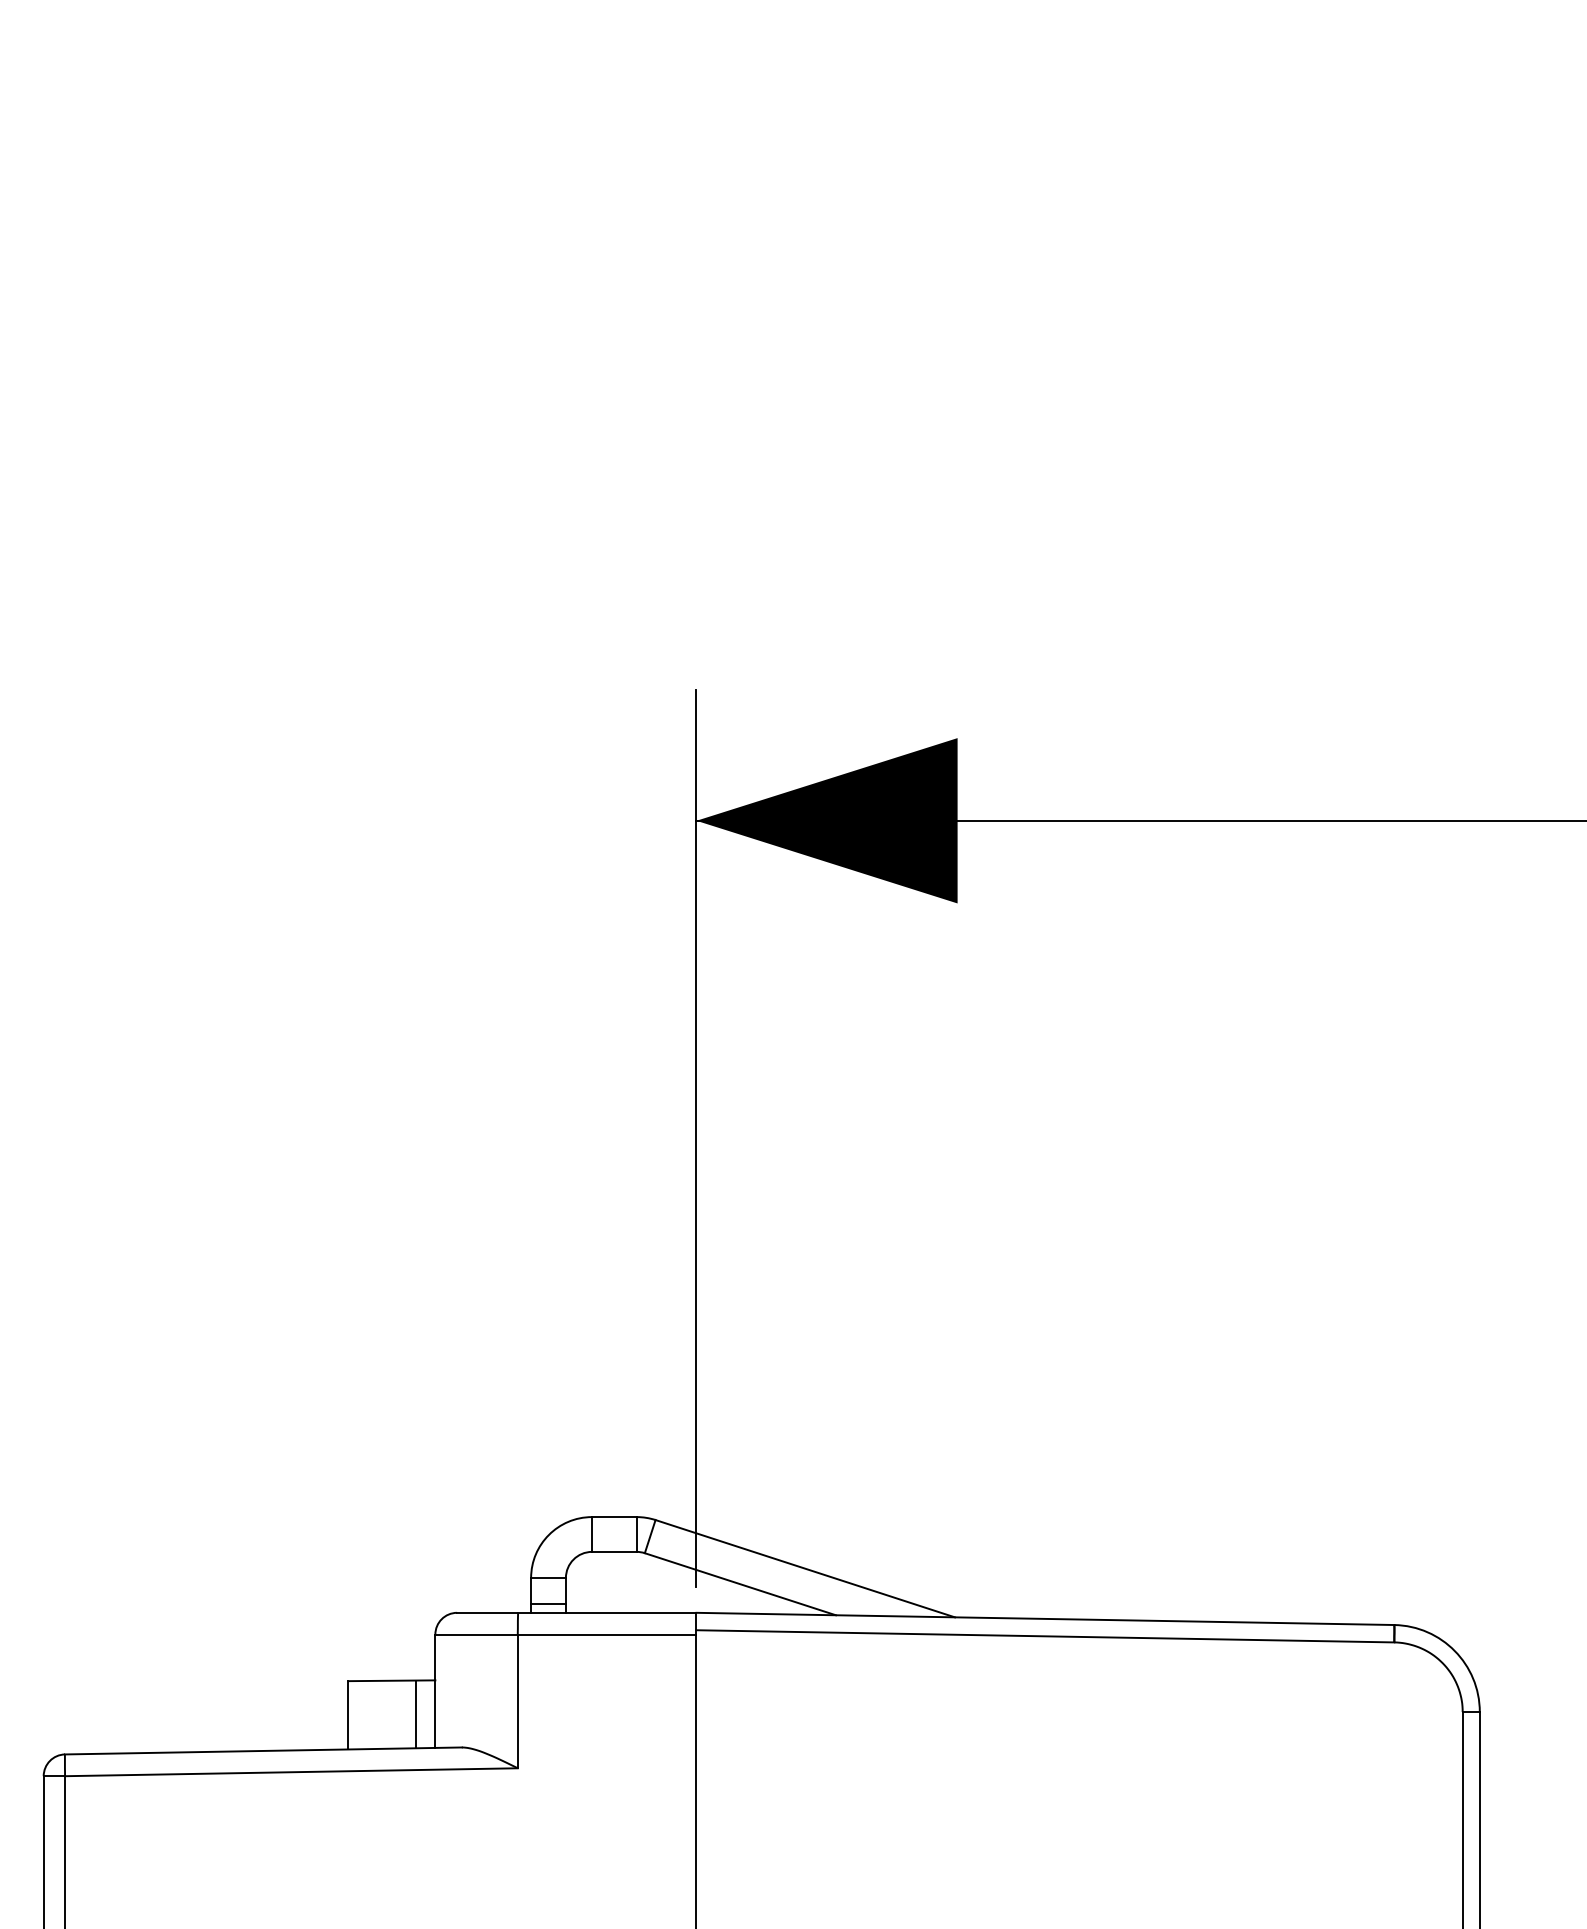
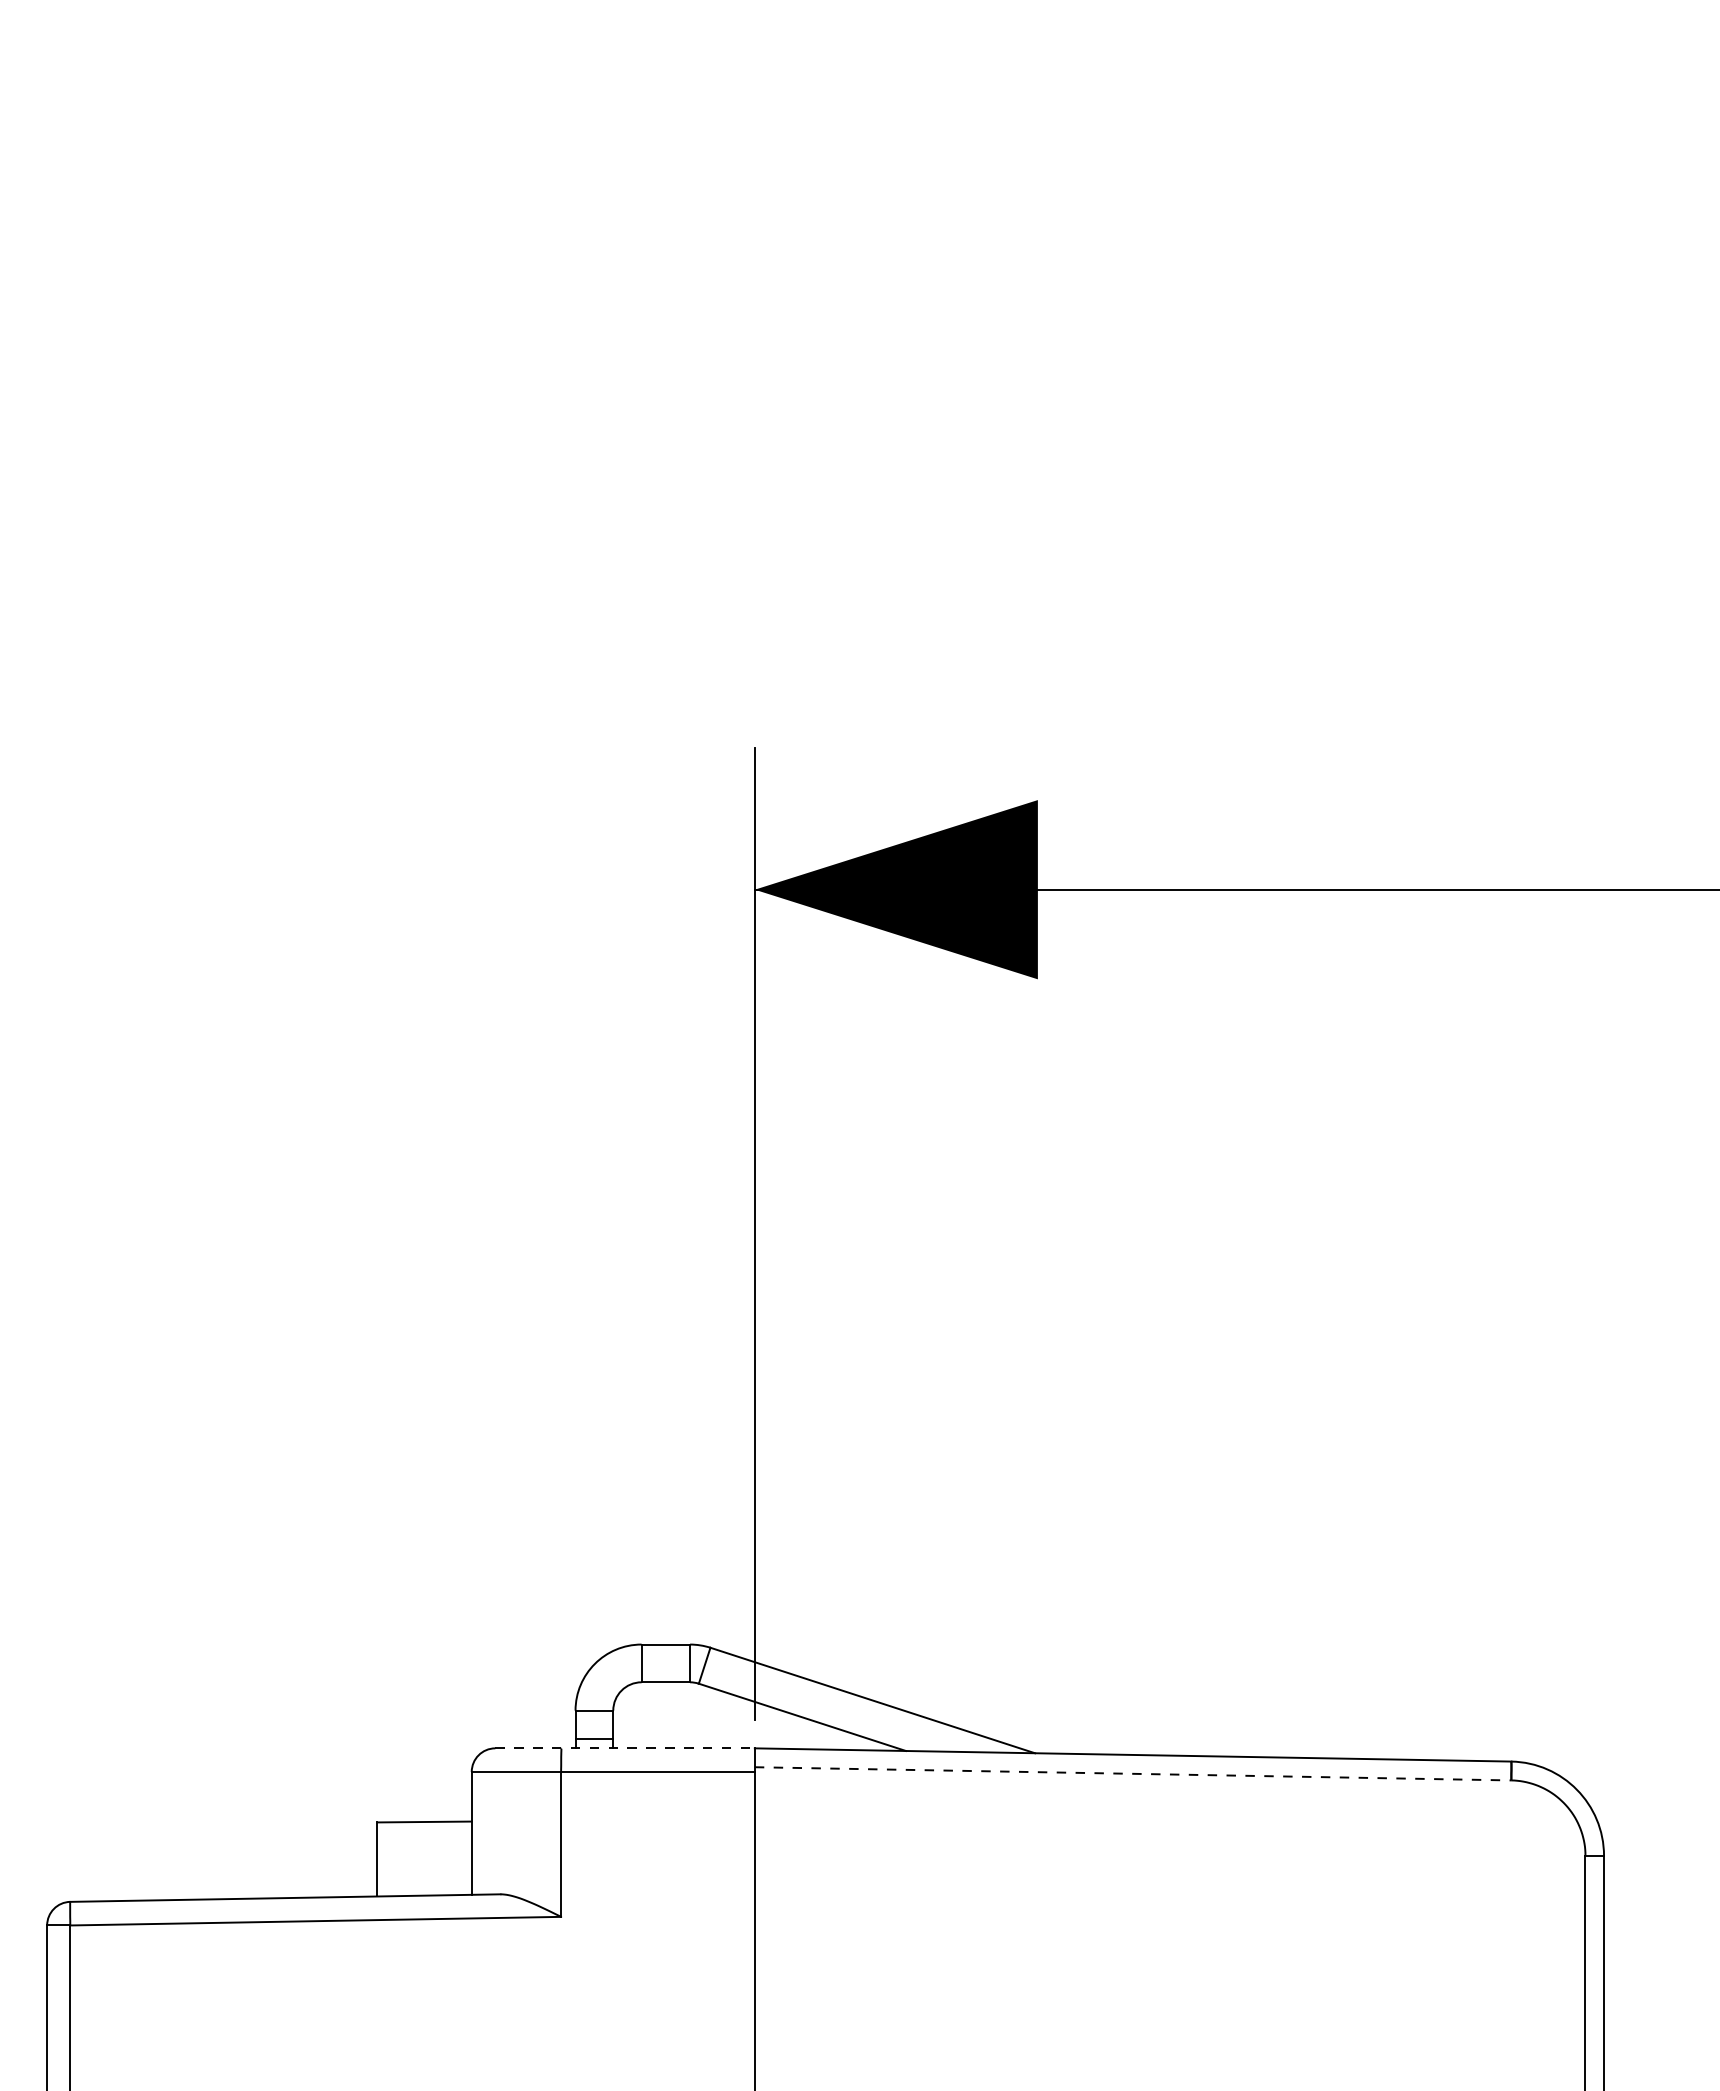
line: (576, 1612) -> (624, 1747), solid -> dashed
line: (1045, 1636) -> (1133, 1774), solid -> dashed
line: (415, 1714) -> (450, 1858), removed

